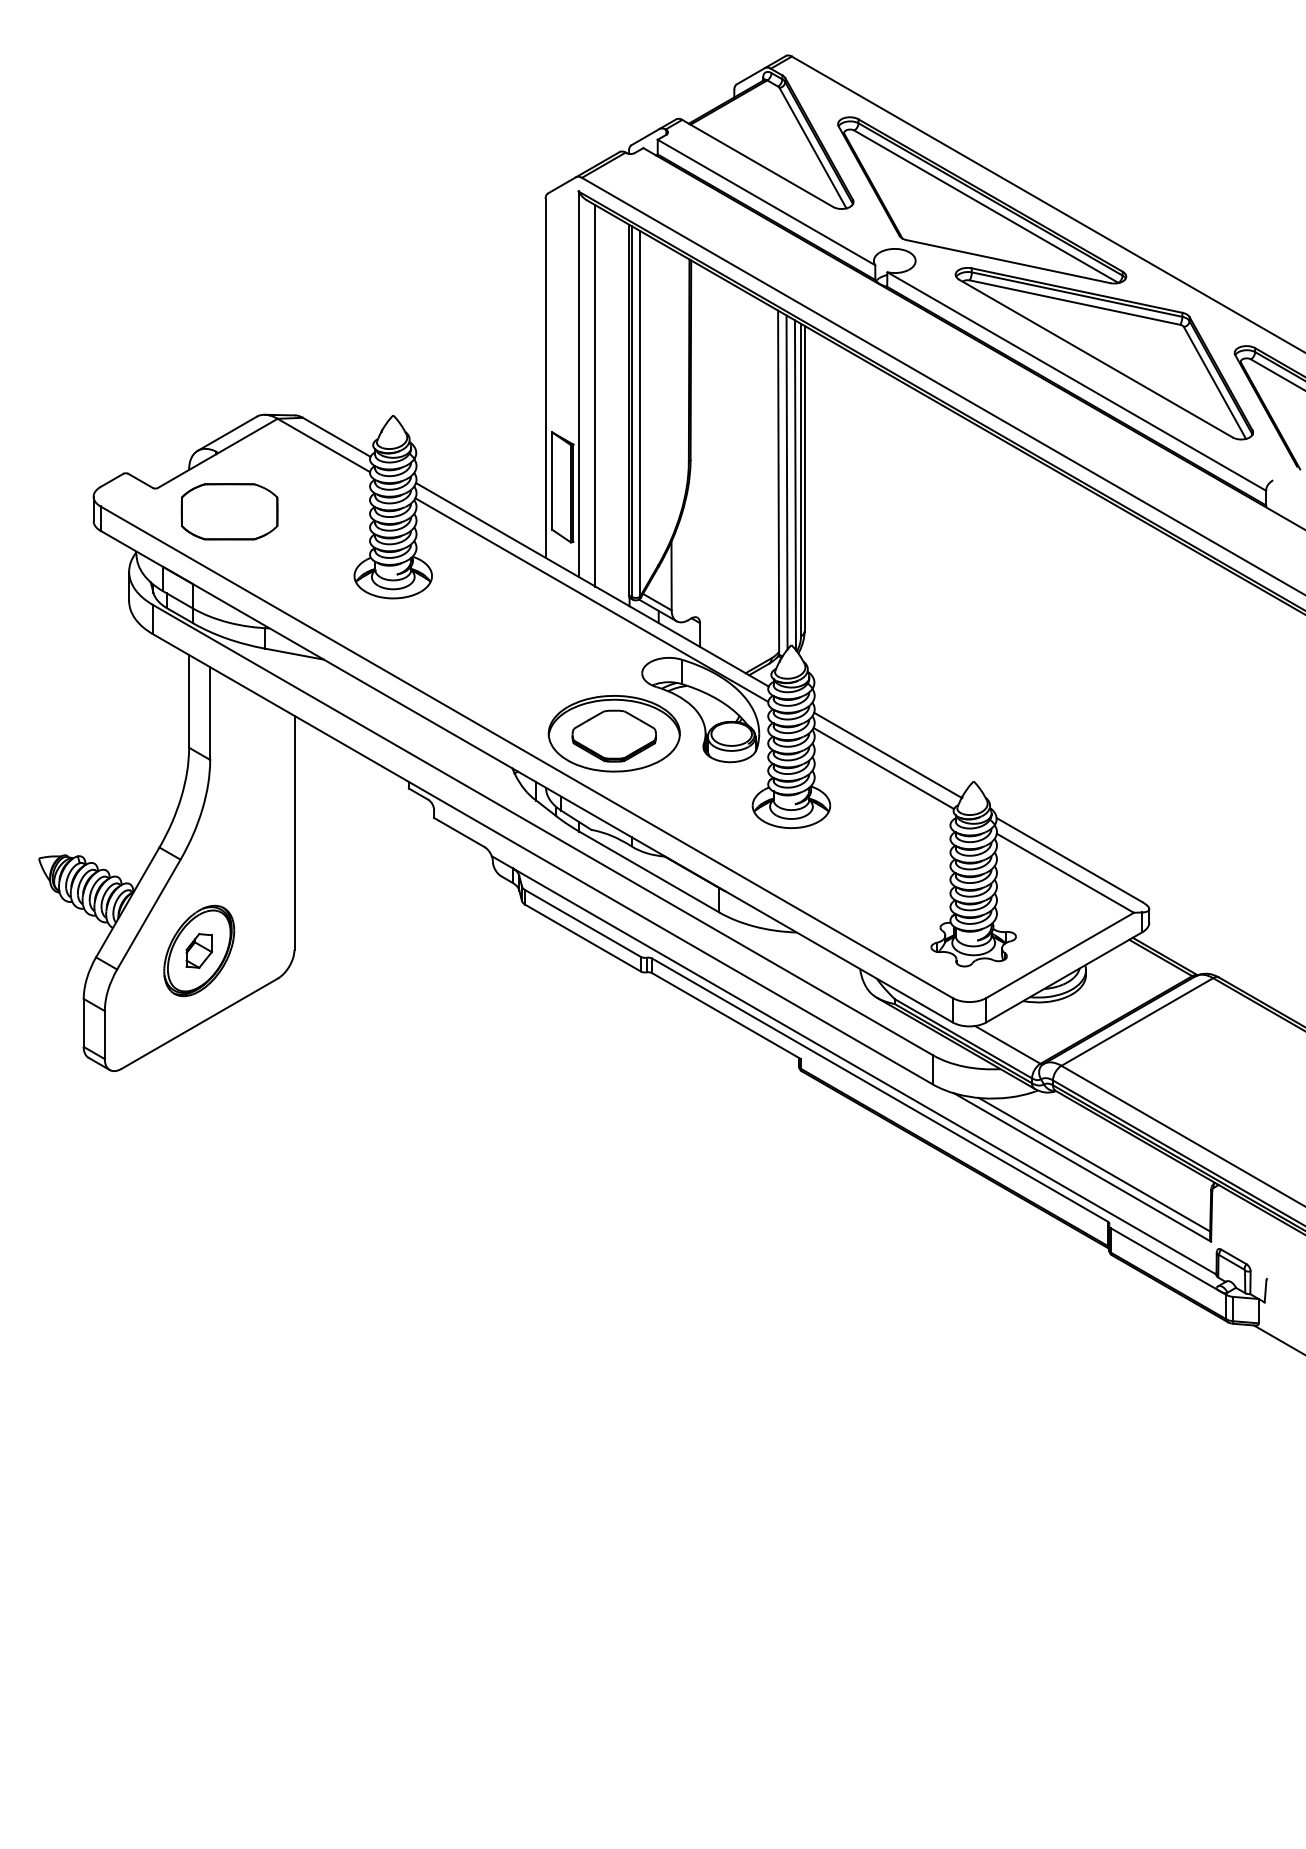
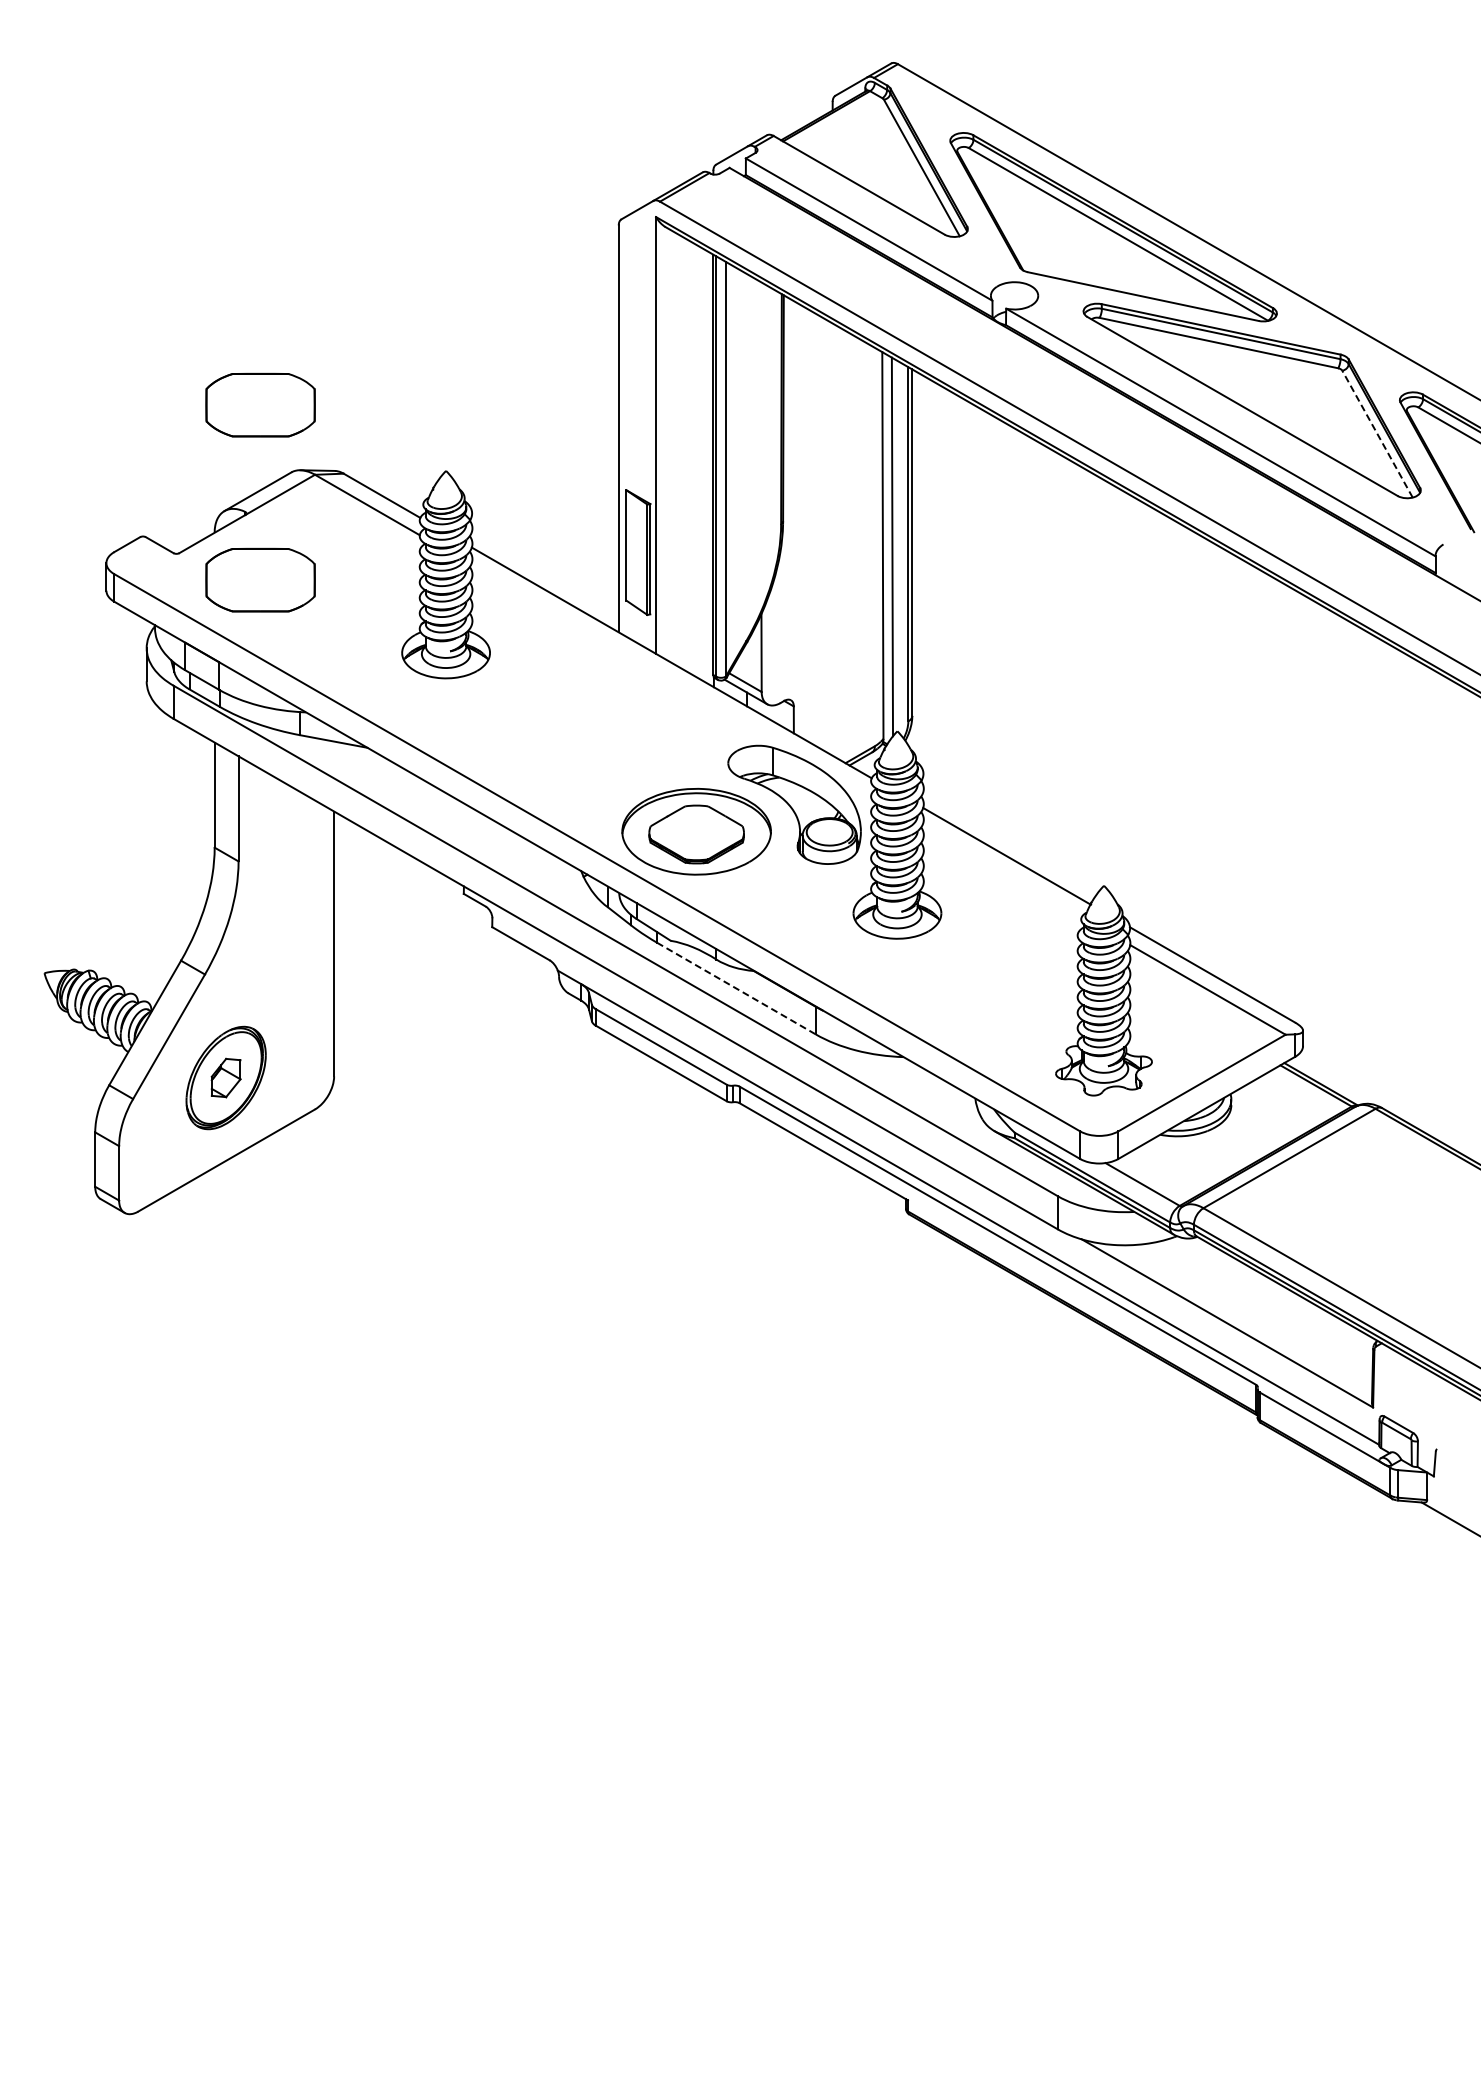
part: (229, 357) -> (260, 405), added
line: (1214, 383) -> (1377, 434), solid -> dashed
line: (595, 395) -> (675, 448), removed
line: (795, 485) -> (901, 550), removed
line: (592, 599) -> (671, 679), removed
line: (883, 768) -> (1001, 871), removed
line: (649, 872) -> (736, 988), solid -> dashed
line: (1094, 1164) -> (1240, 1320), removed

